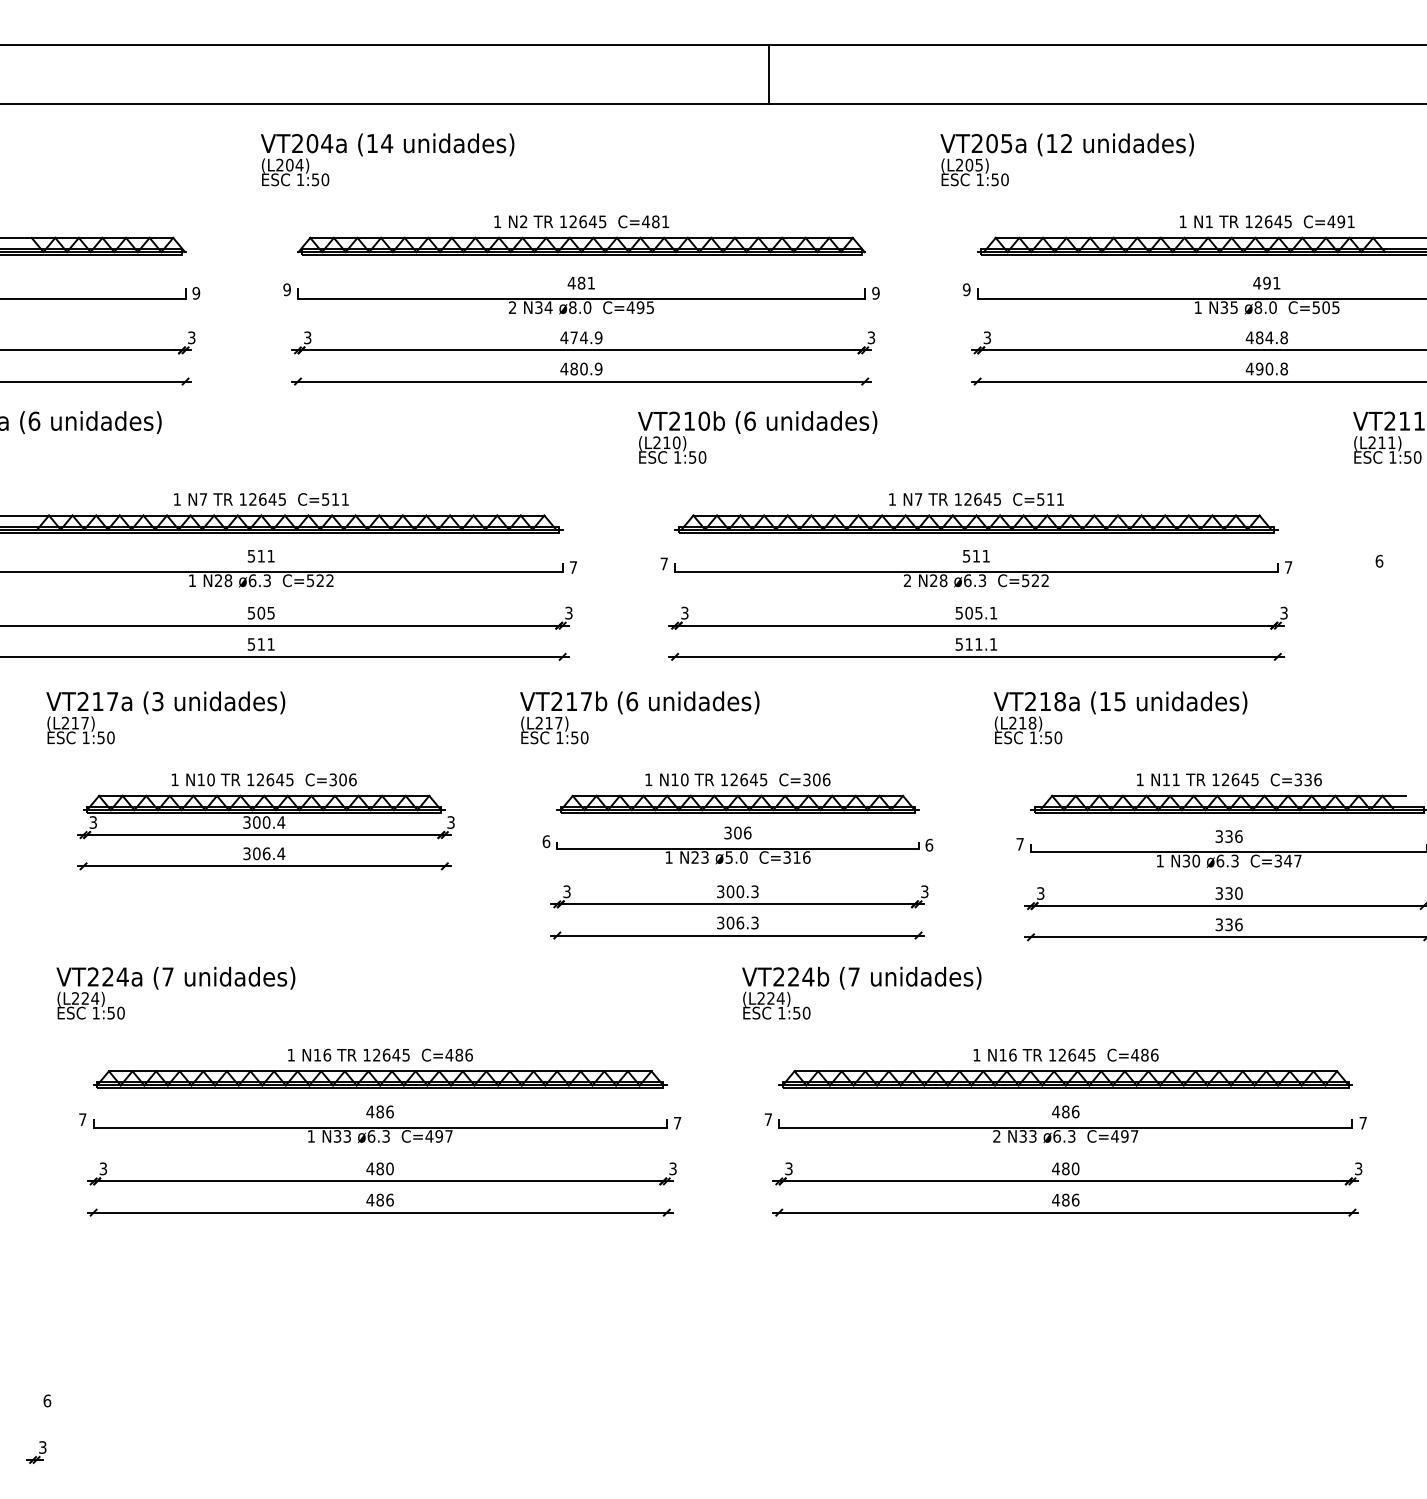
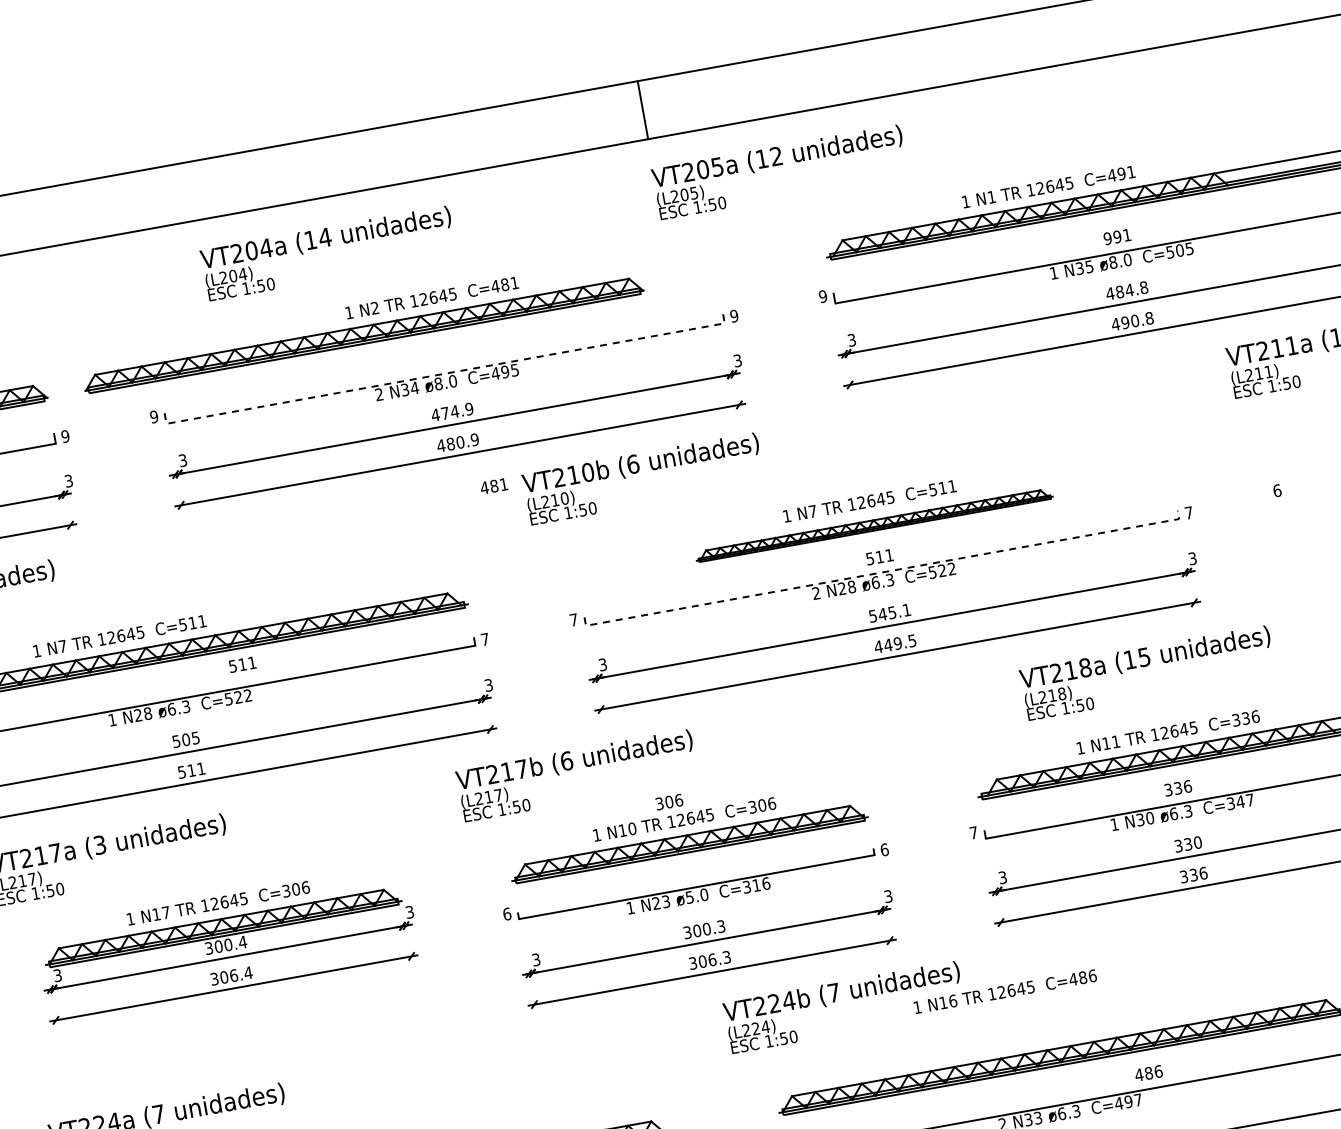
line: (769, 73) -> (642, 109), moved
text: (387, 159) -> (328, 253), moved
text: (1066, 159) -> (779, 172), moved
text: (1267, 221) -> (1048, 186), moved
part: (581, 245) -> (363, 334), moved
text: (580, 282) -> (493, 485), moved
text: (1257, 282) -> (1107, 237), 491 -> 991
line: (581, 298) -> (445, 373), solid -> dashed
text: (261, 499) -> (119, 636), moved
part: (976, 523) -> (874, 524), size x0.6
text: (260, 556) -> (241, 665), moved
line: (976, 571) -> (882, 572), solid -> dashed
text: (969, 612) -> (882, 613), 505.1 -> 545.1
text: (976, 644) -> (895, 643), 511.1 -> 449.5
text: (1120, 717) -> (1147, 672), moved
text: (210, 779) -> (165, 912), N10 -> N17
text: (737, 832) -> (668, 801), moved
text: (1065, 1054) -> (1004, 991), moved
text: (1065, 1111) -> (1148, 1072), moved

